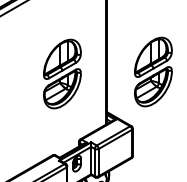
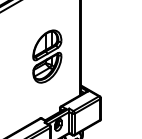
part: (153, 71) -> (116, 54), removed

